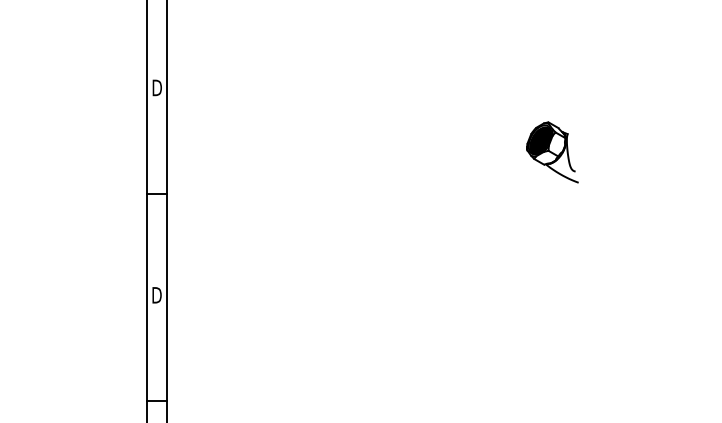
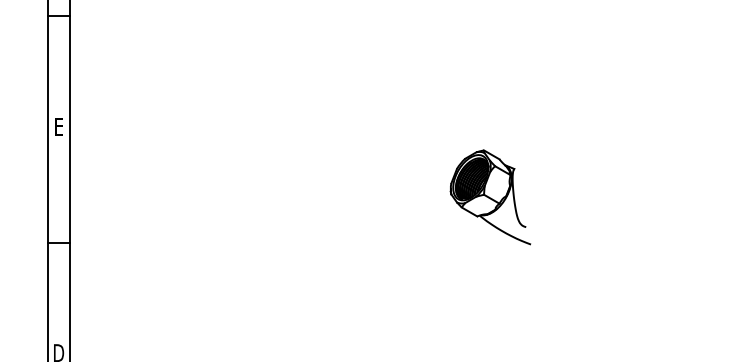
text: (156, 87) -> (58, 126), D -> E
part: (552, 152) -> (490, 197), size x1.43

